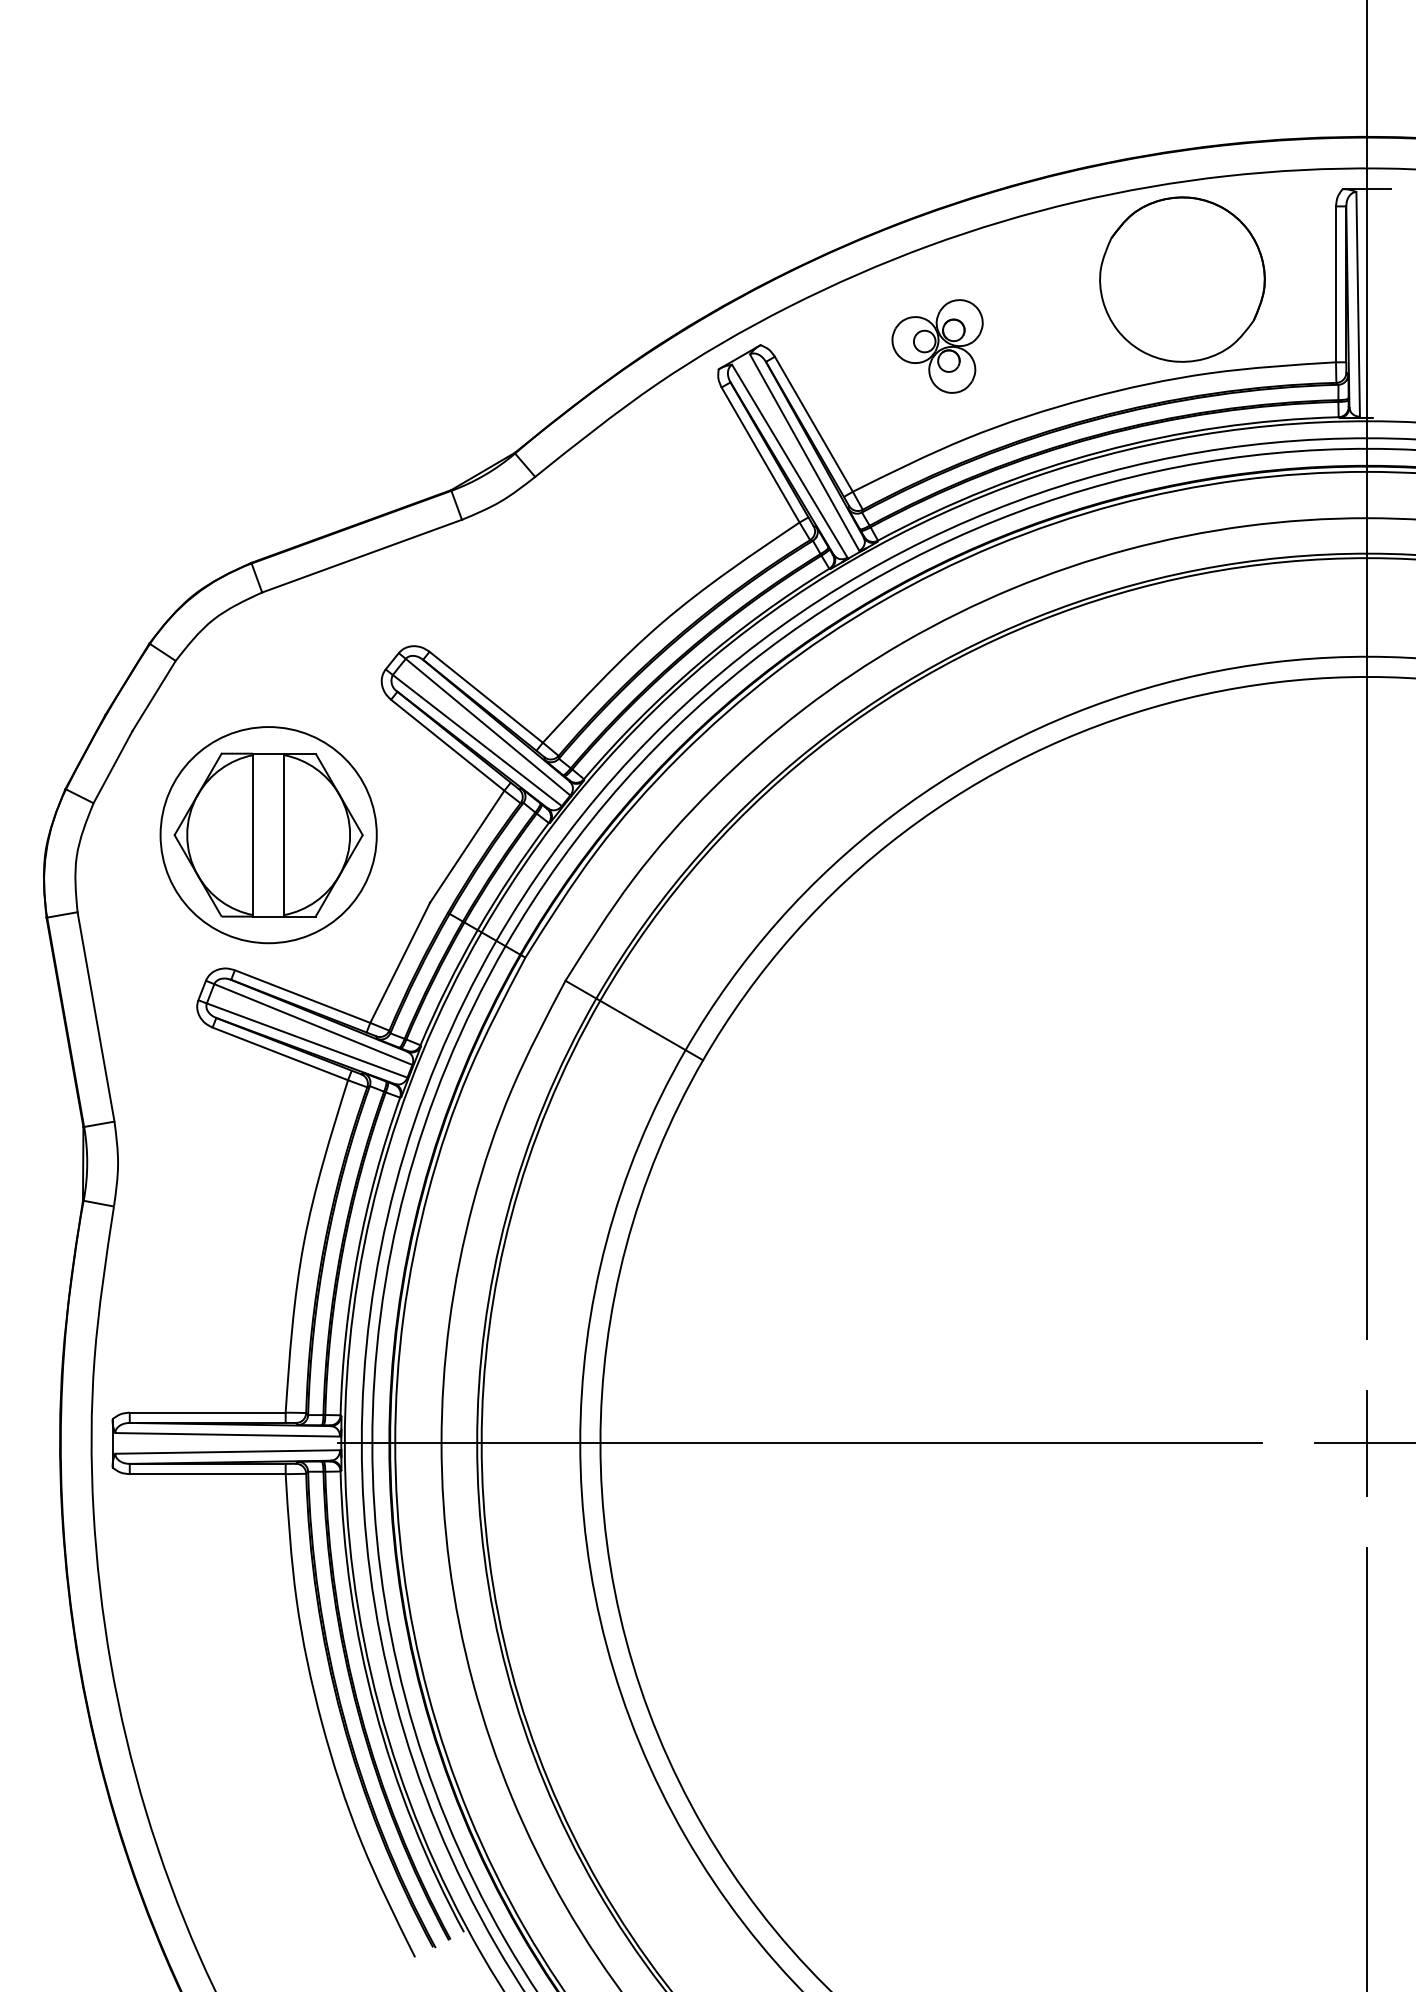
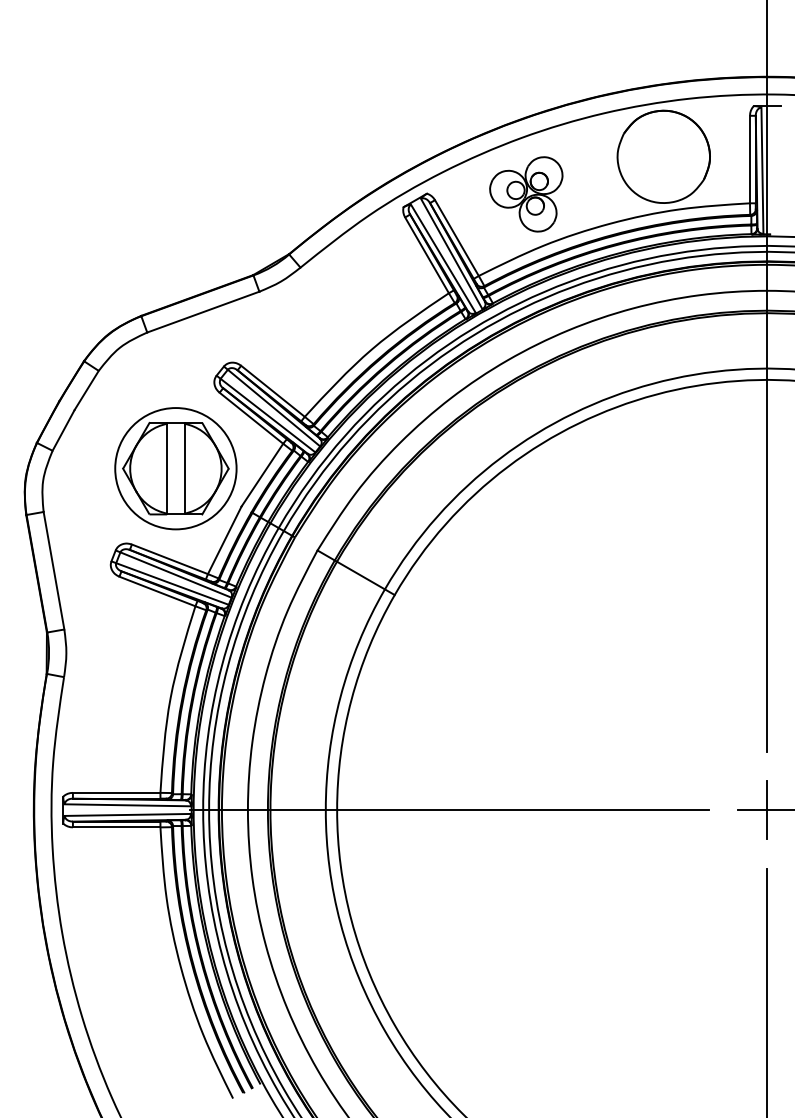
part: (937, 346) -> (526, 194), size x1.43
part: (267, 834) -> (175, 468), moved

